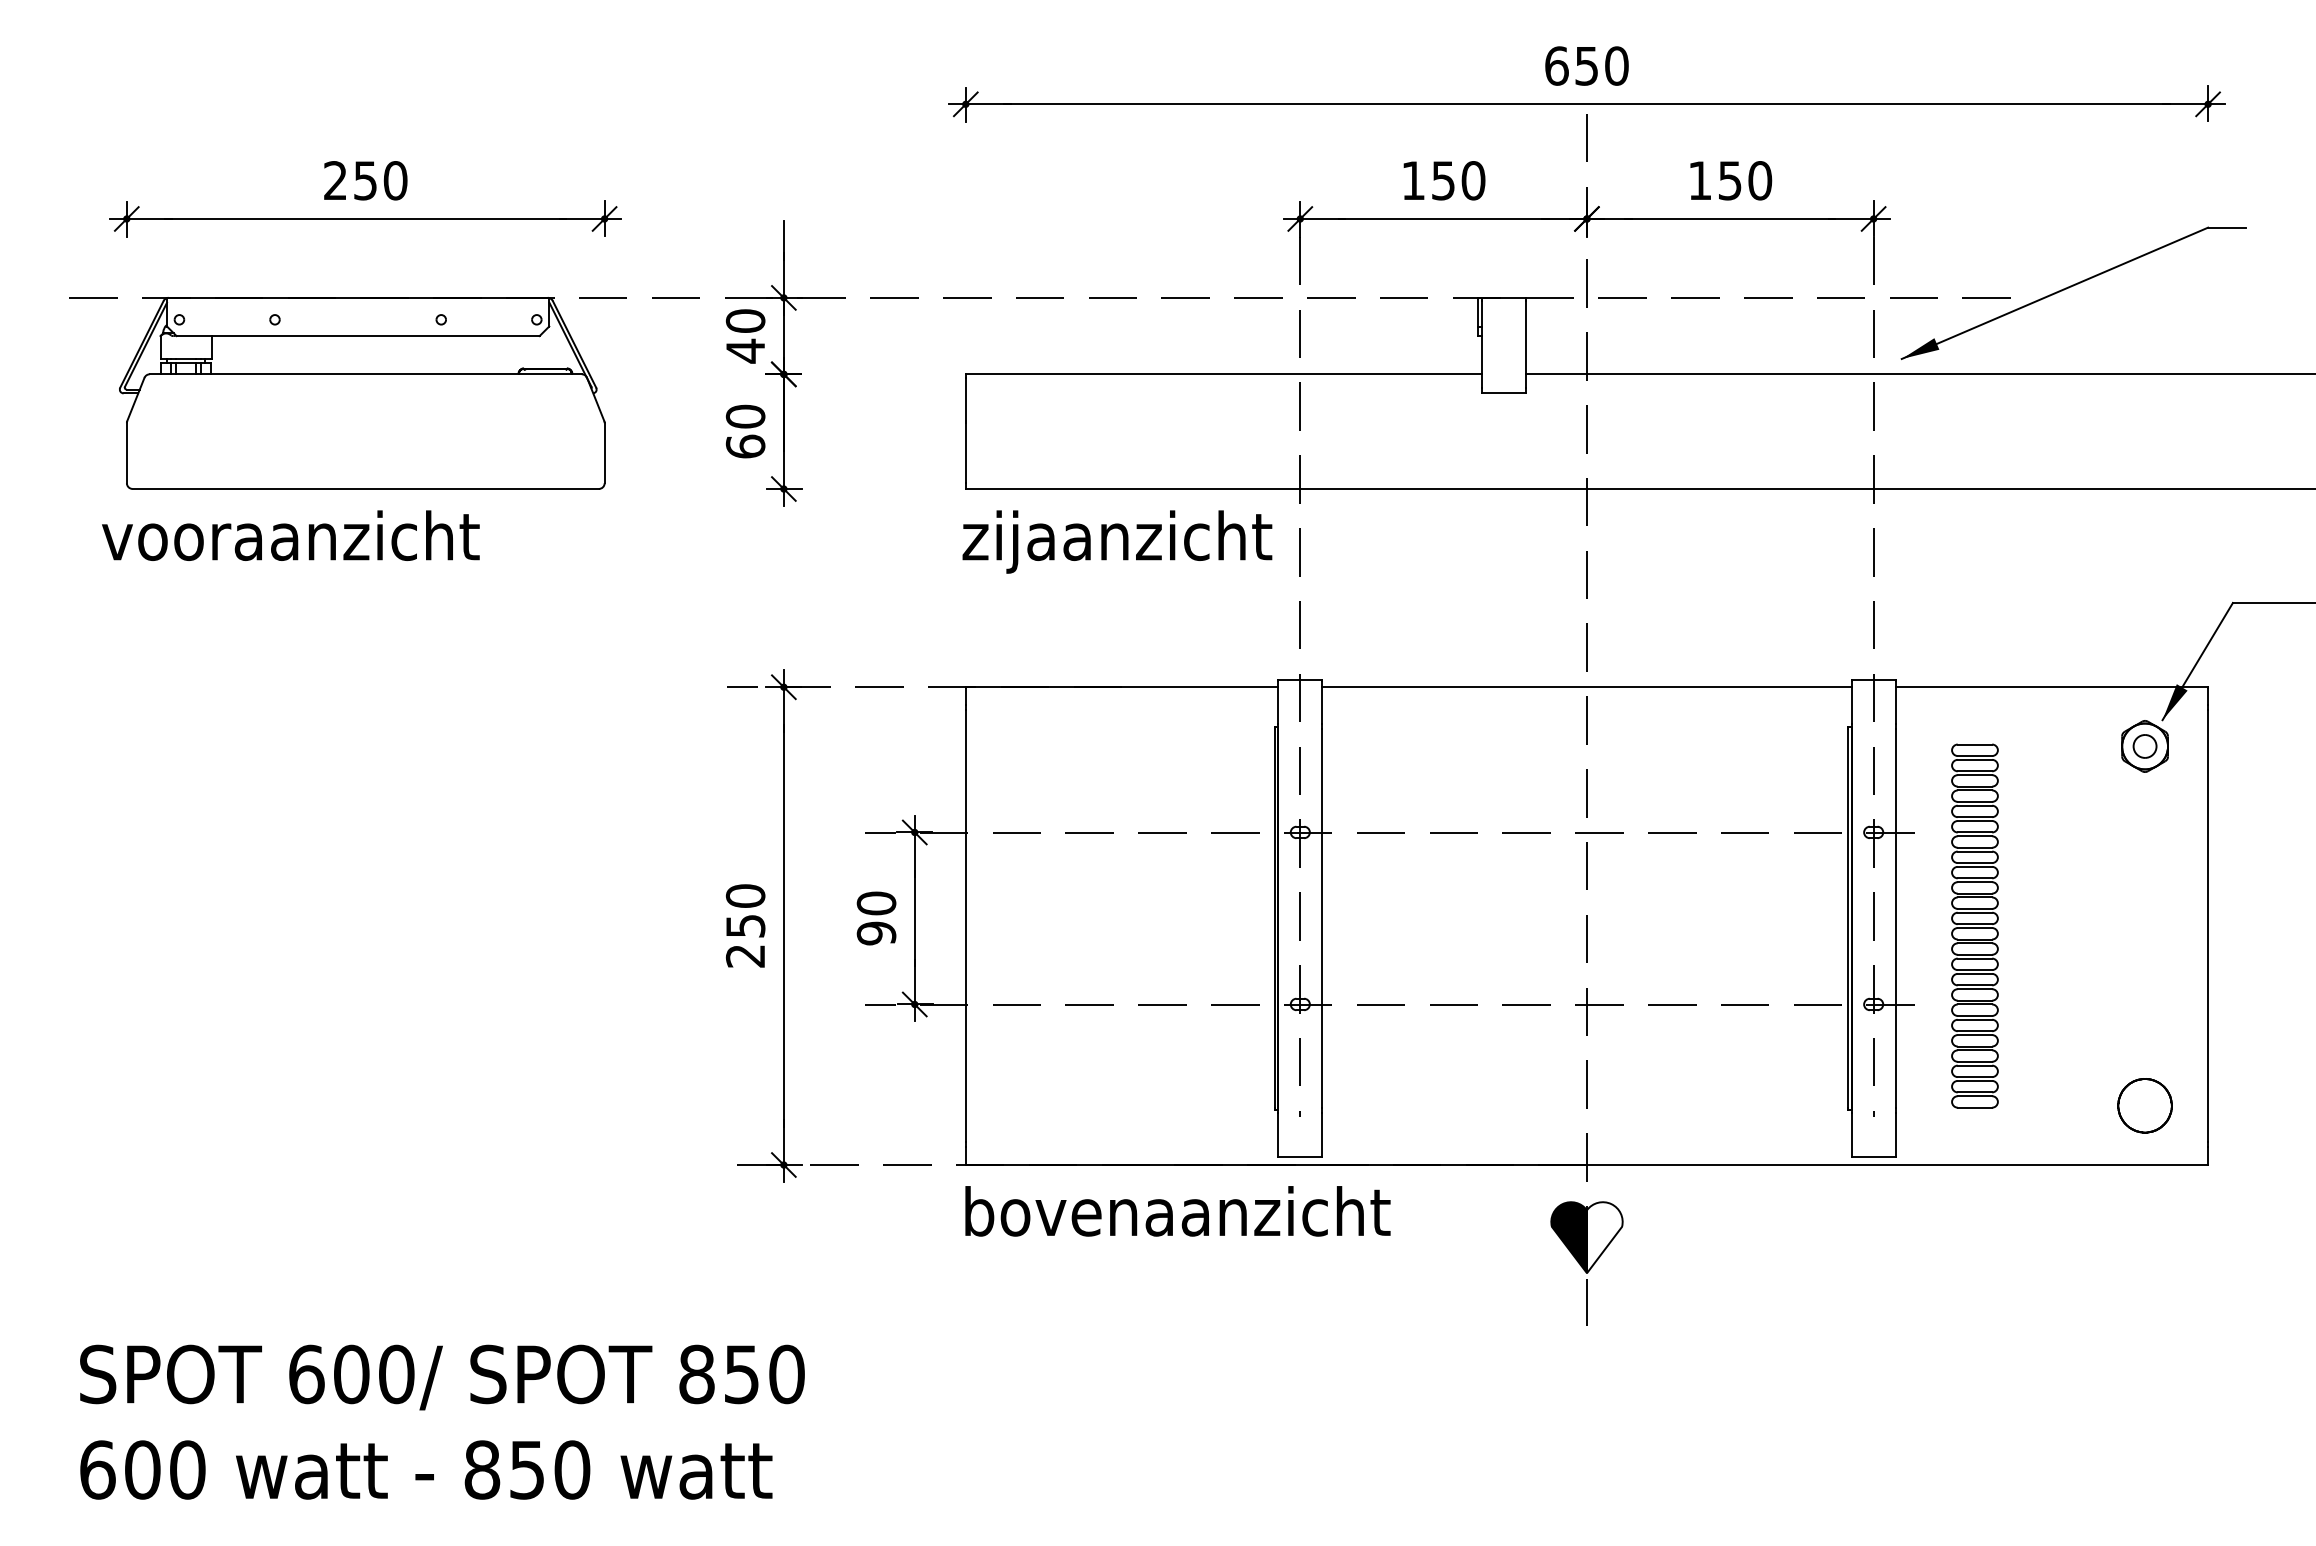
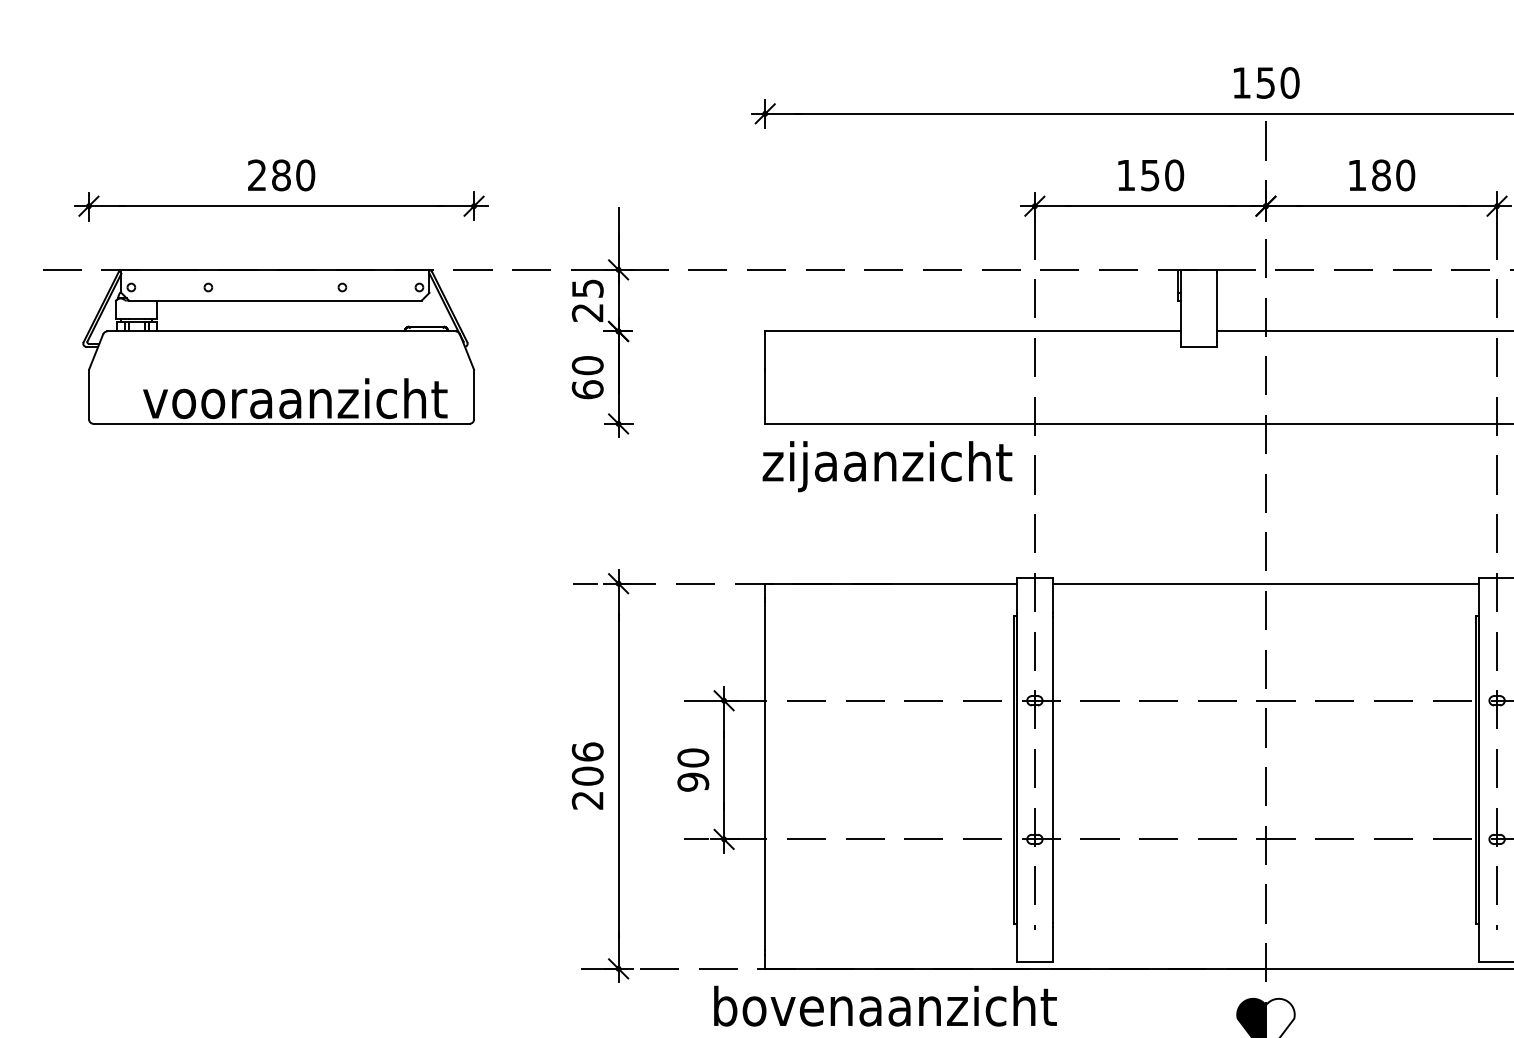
text: (1556, 65) -> (1241, 82), 650 -> 150
text: (365, 180) -> (281, 175), 250 -> 280
text: (1729, 180) -> (1380, 175), 150 -> 180
text: (745, 336) -> (587, 300), 40 -> 25
text: (290, 535) -> (295, 398), moved
text: (745, 910) -> (587, 763), 250 -> 206
text: (1177, 1211) -> (885, 1006), moved

